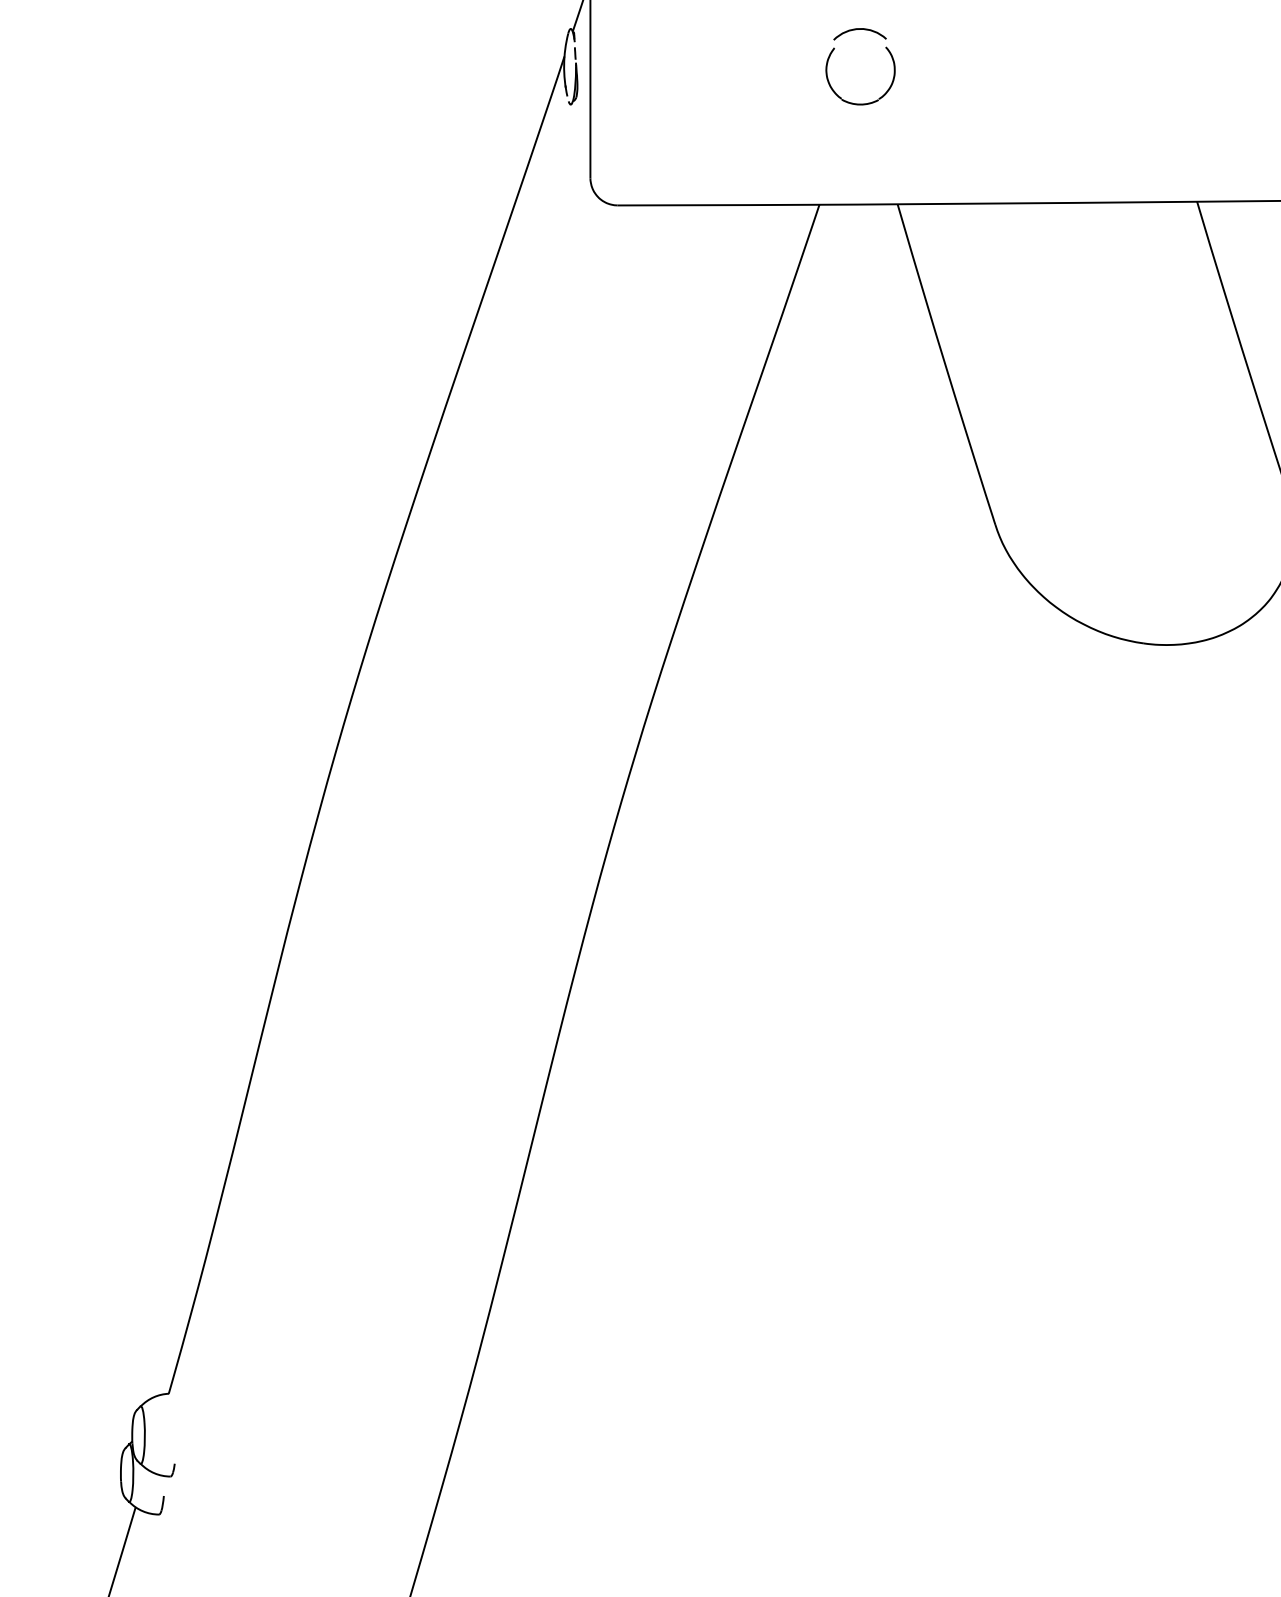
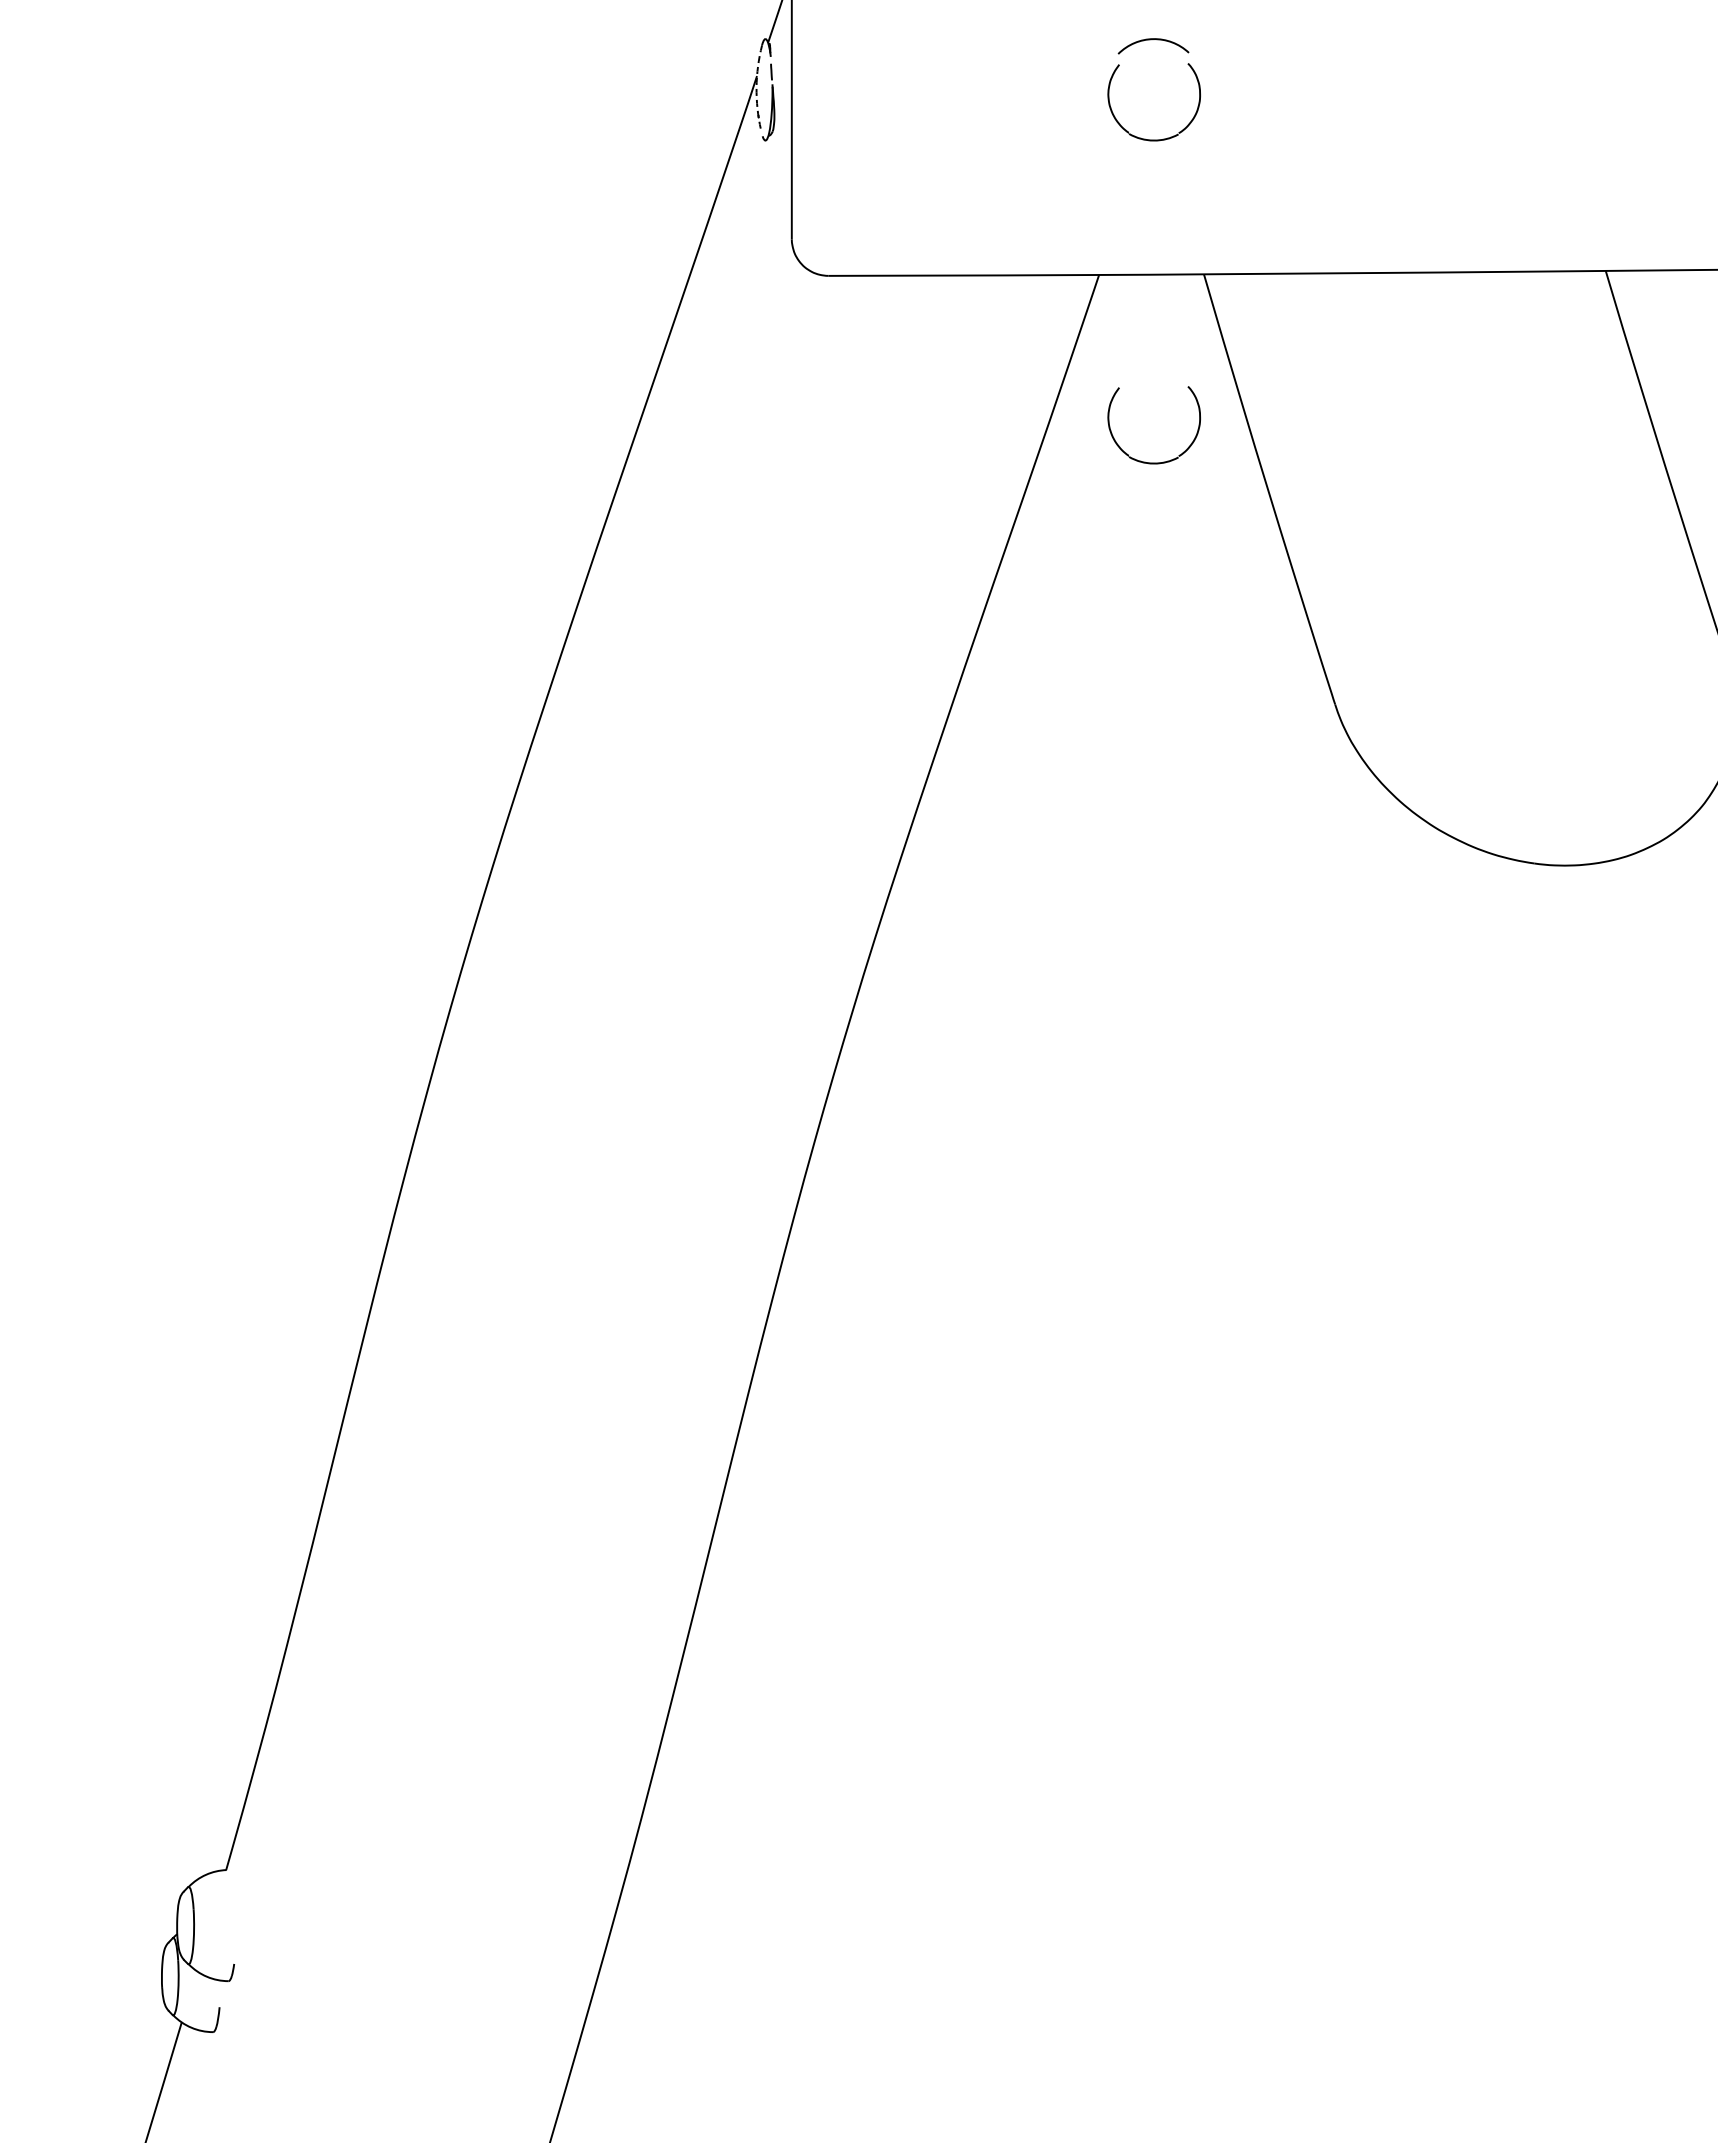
arc: (564, 65) -> (756, 87), solid -> dashed
part: (854, 343) -> (1145, 461), added

